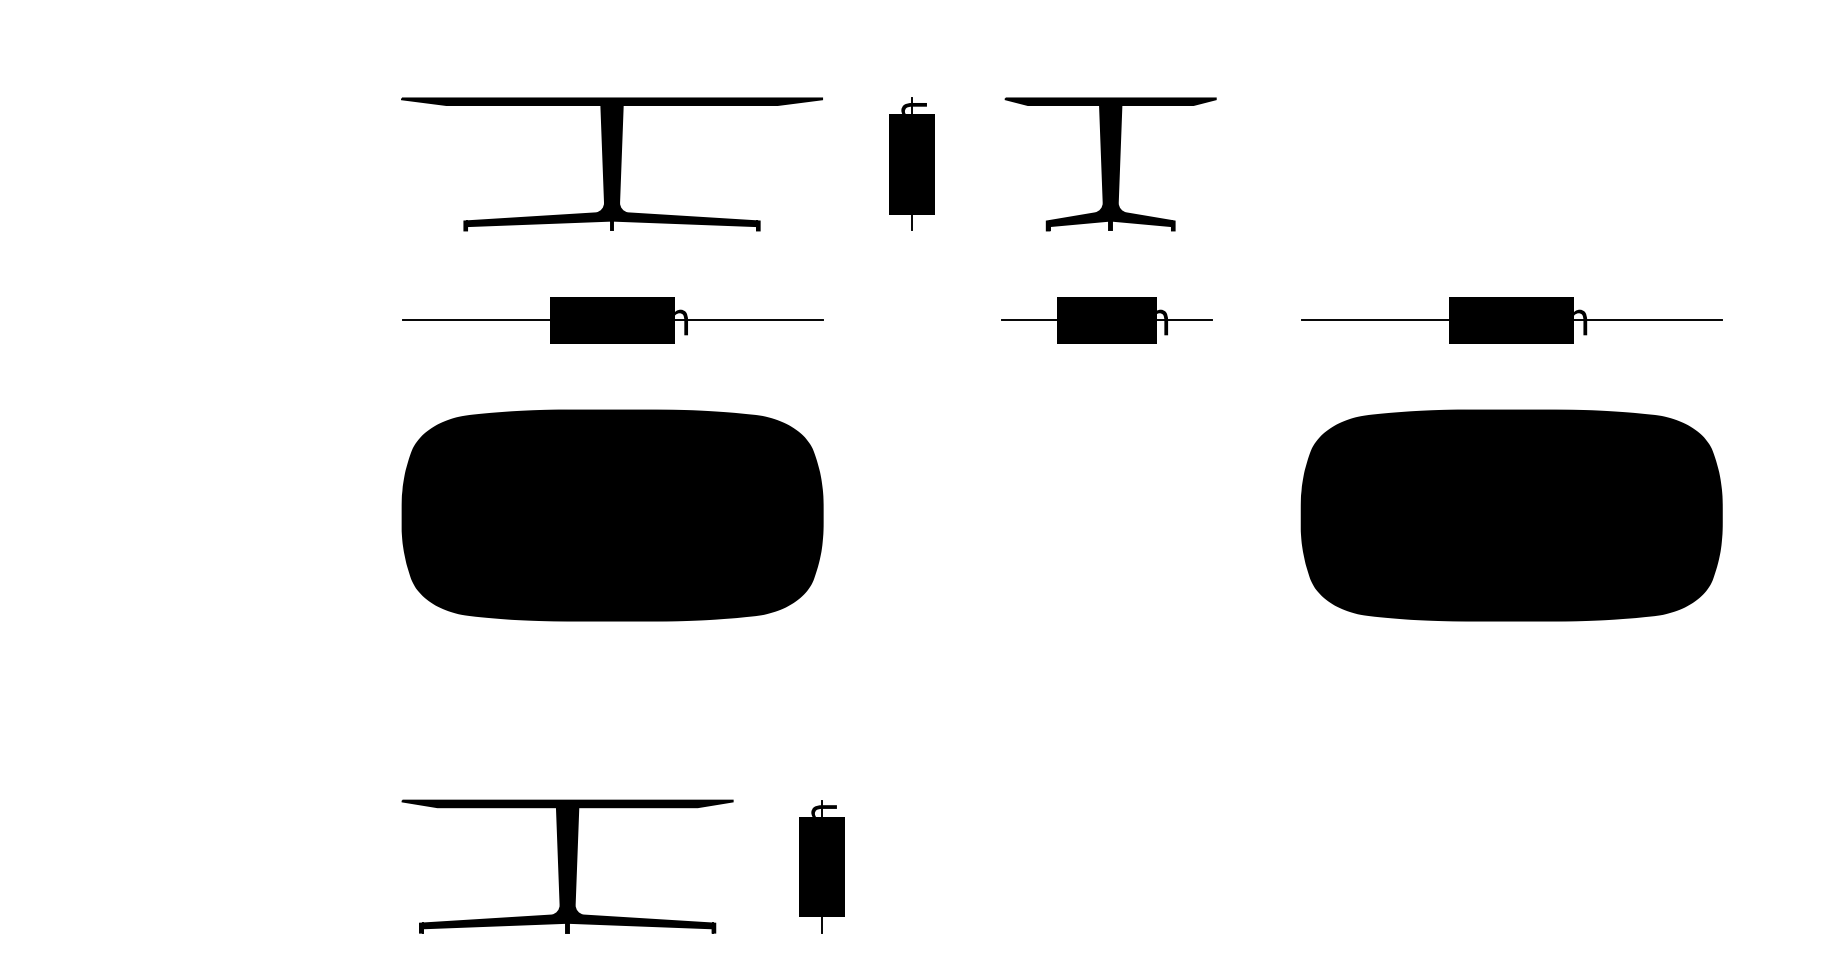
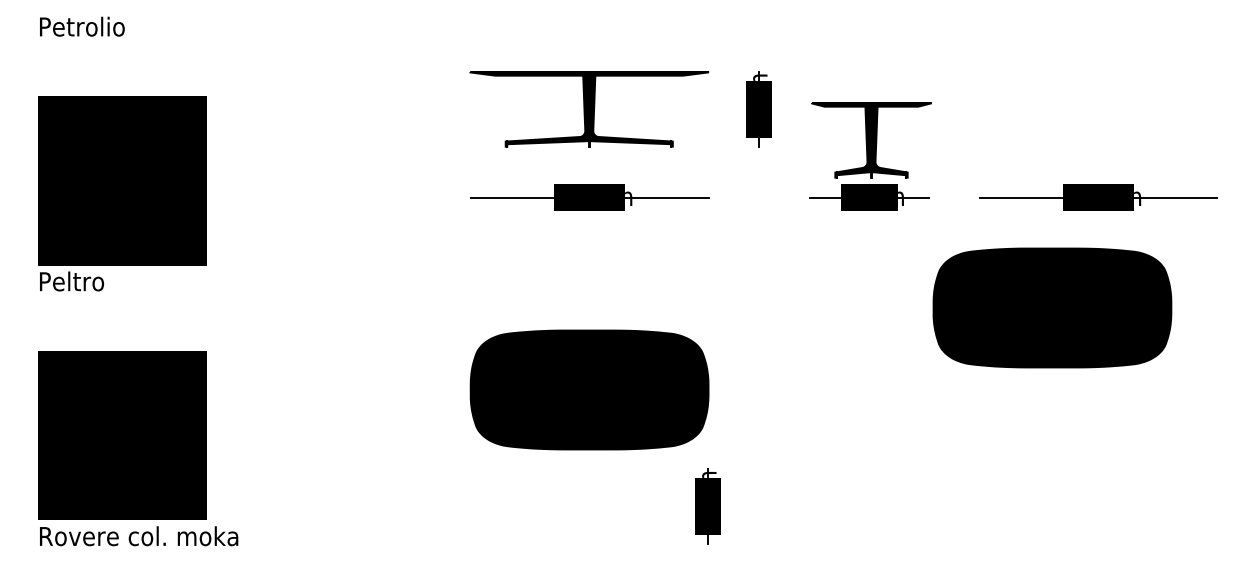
part: (1110, 164) -> (871, 140), moved
part: (612, 514) -> (589, 389), moved
part: (1511, 514) -> (1052, 307), moved
part: (566, 866) -> (563, 506), removed

